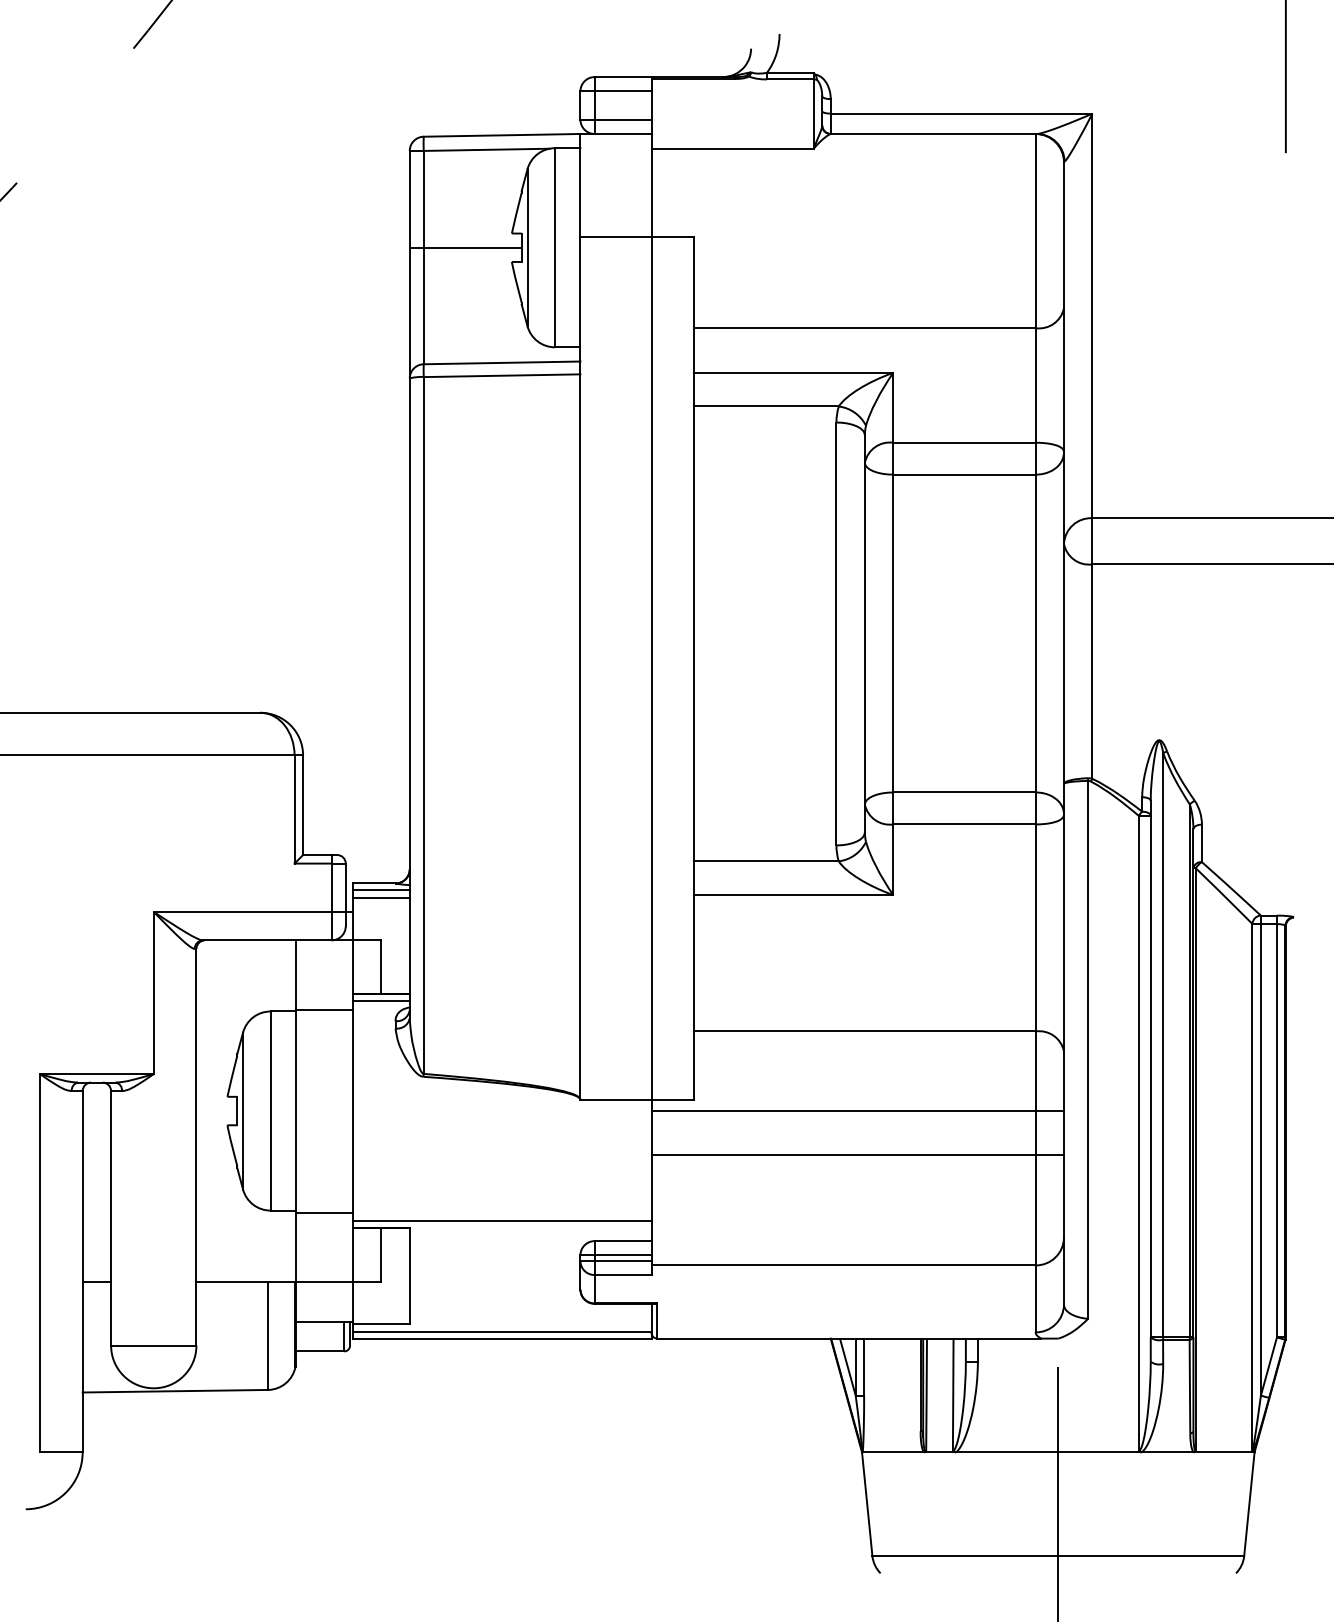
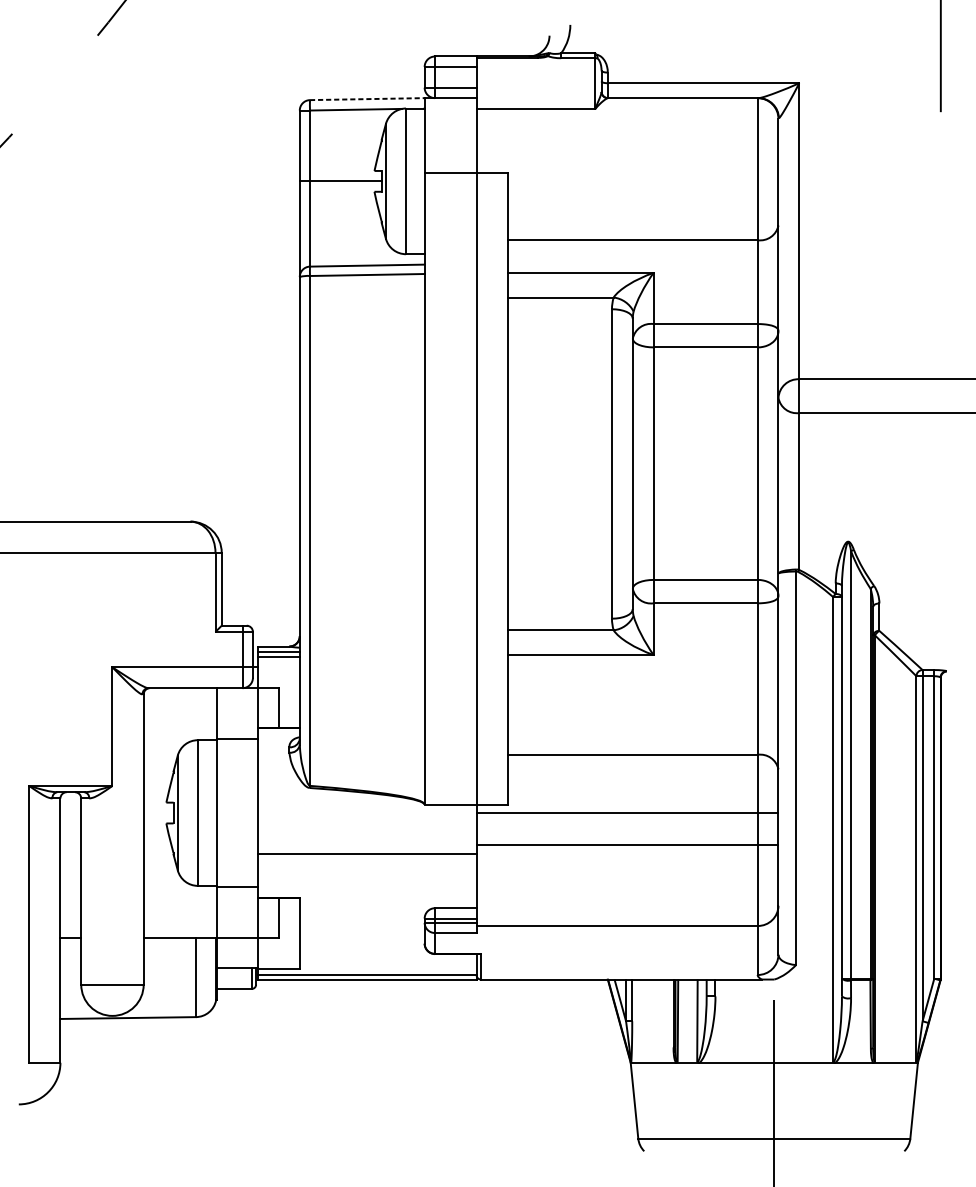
line: (502, 135) -> (367, 99), solid -> dashed
line: (380, 1000) -> (278, 732), removed
line: (501, 1221) -> (366, 853), moved

